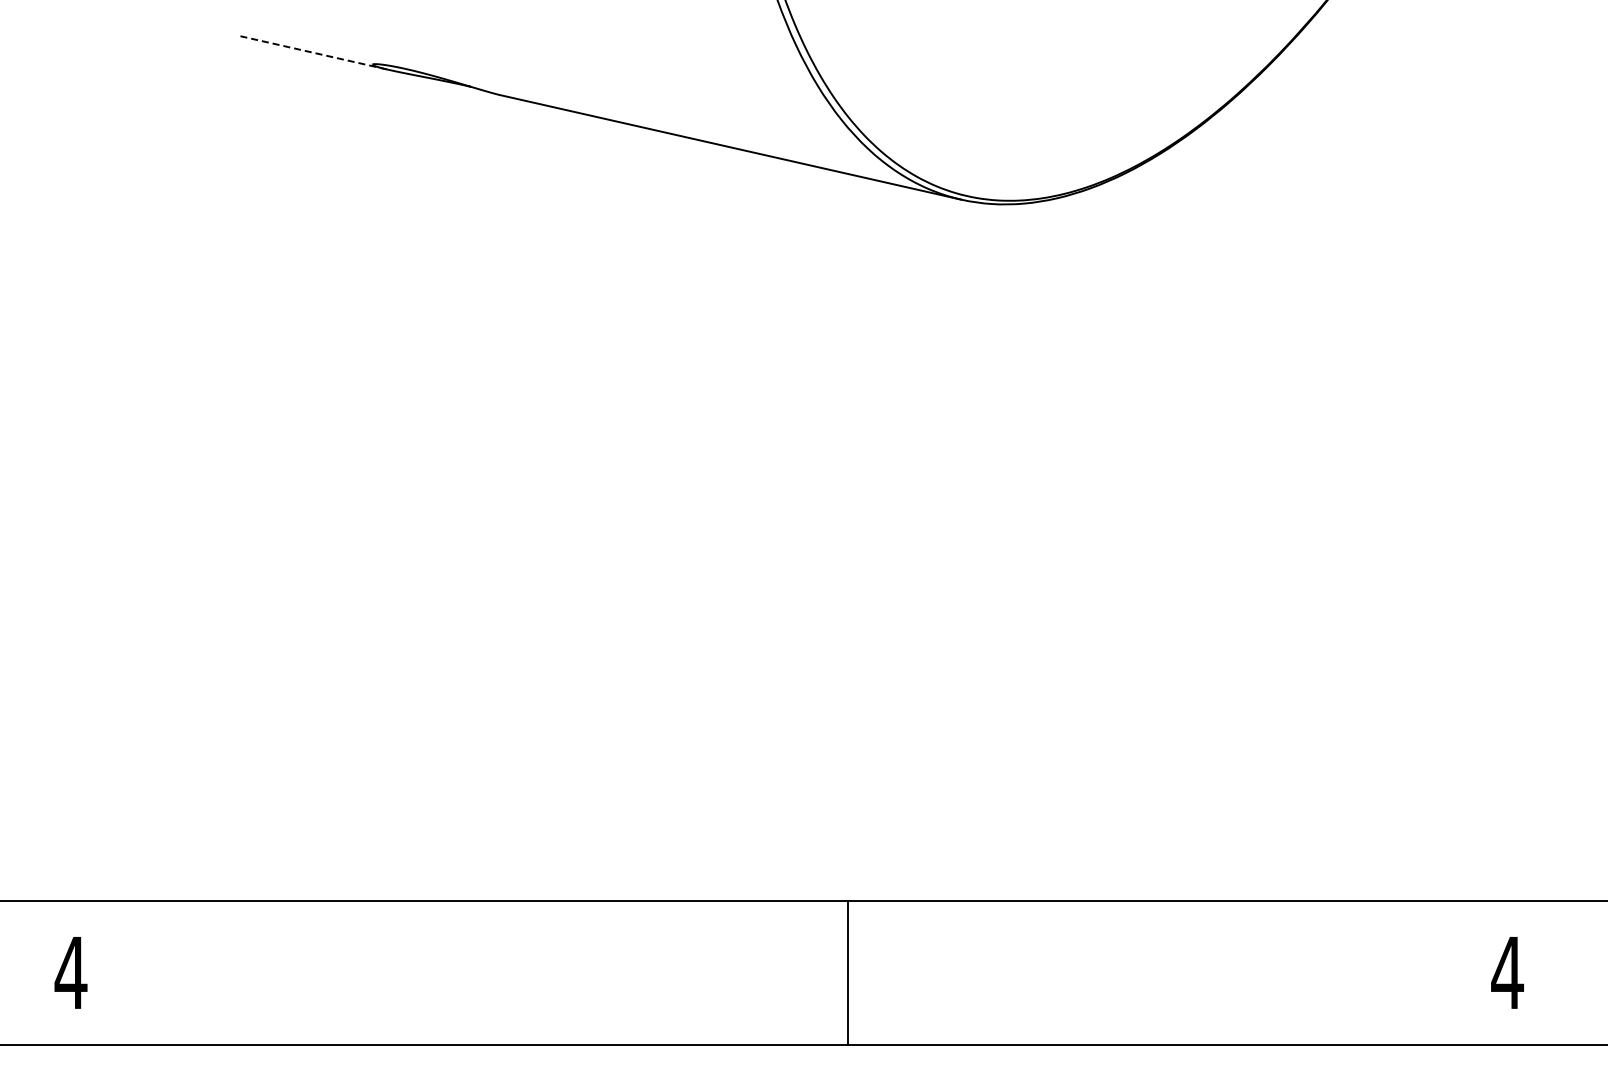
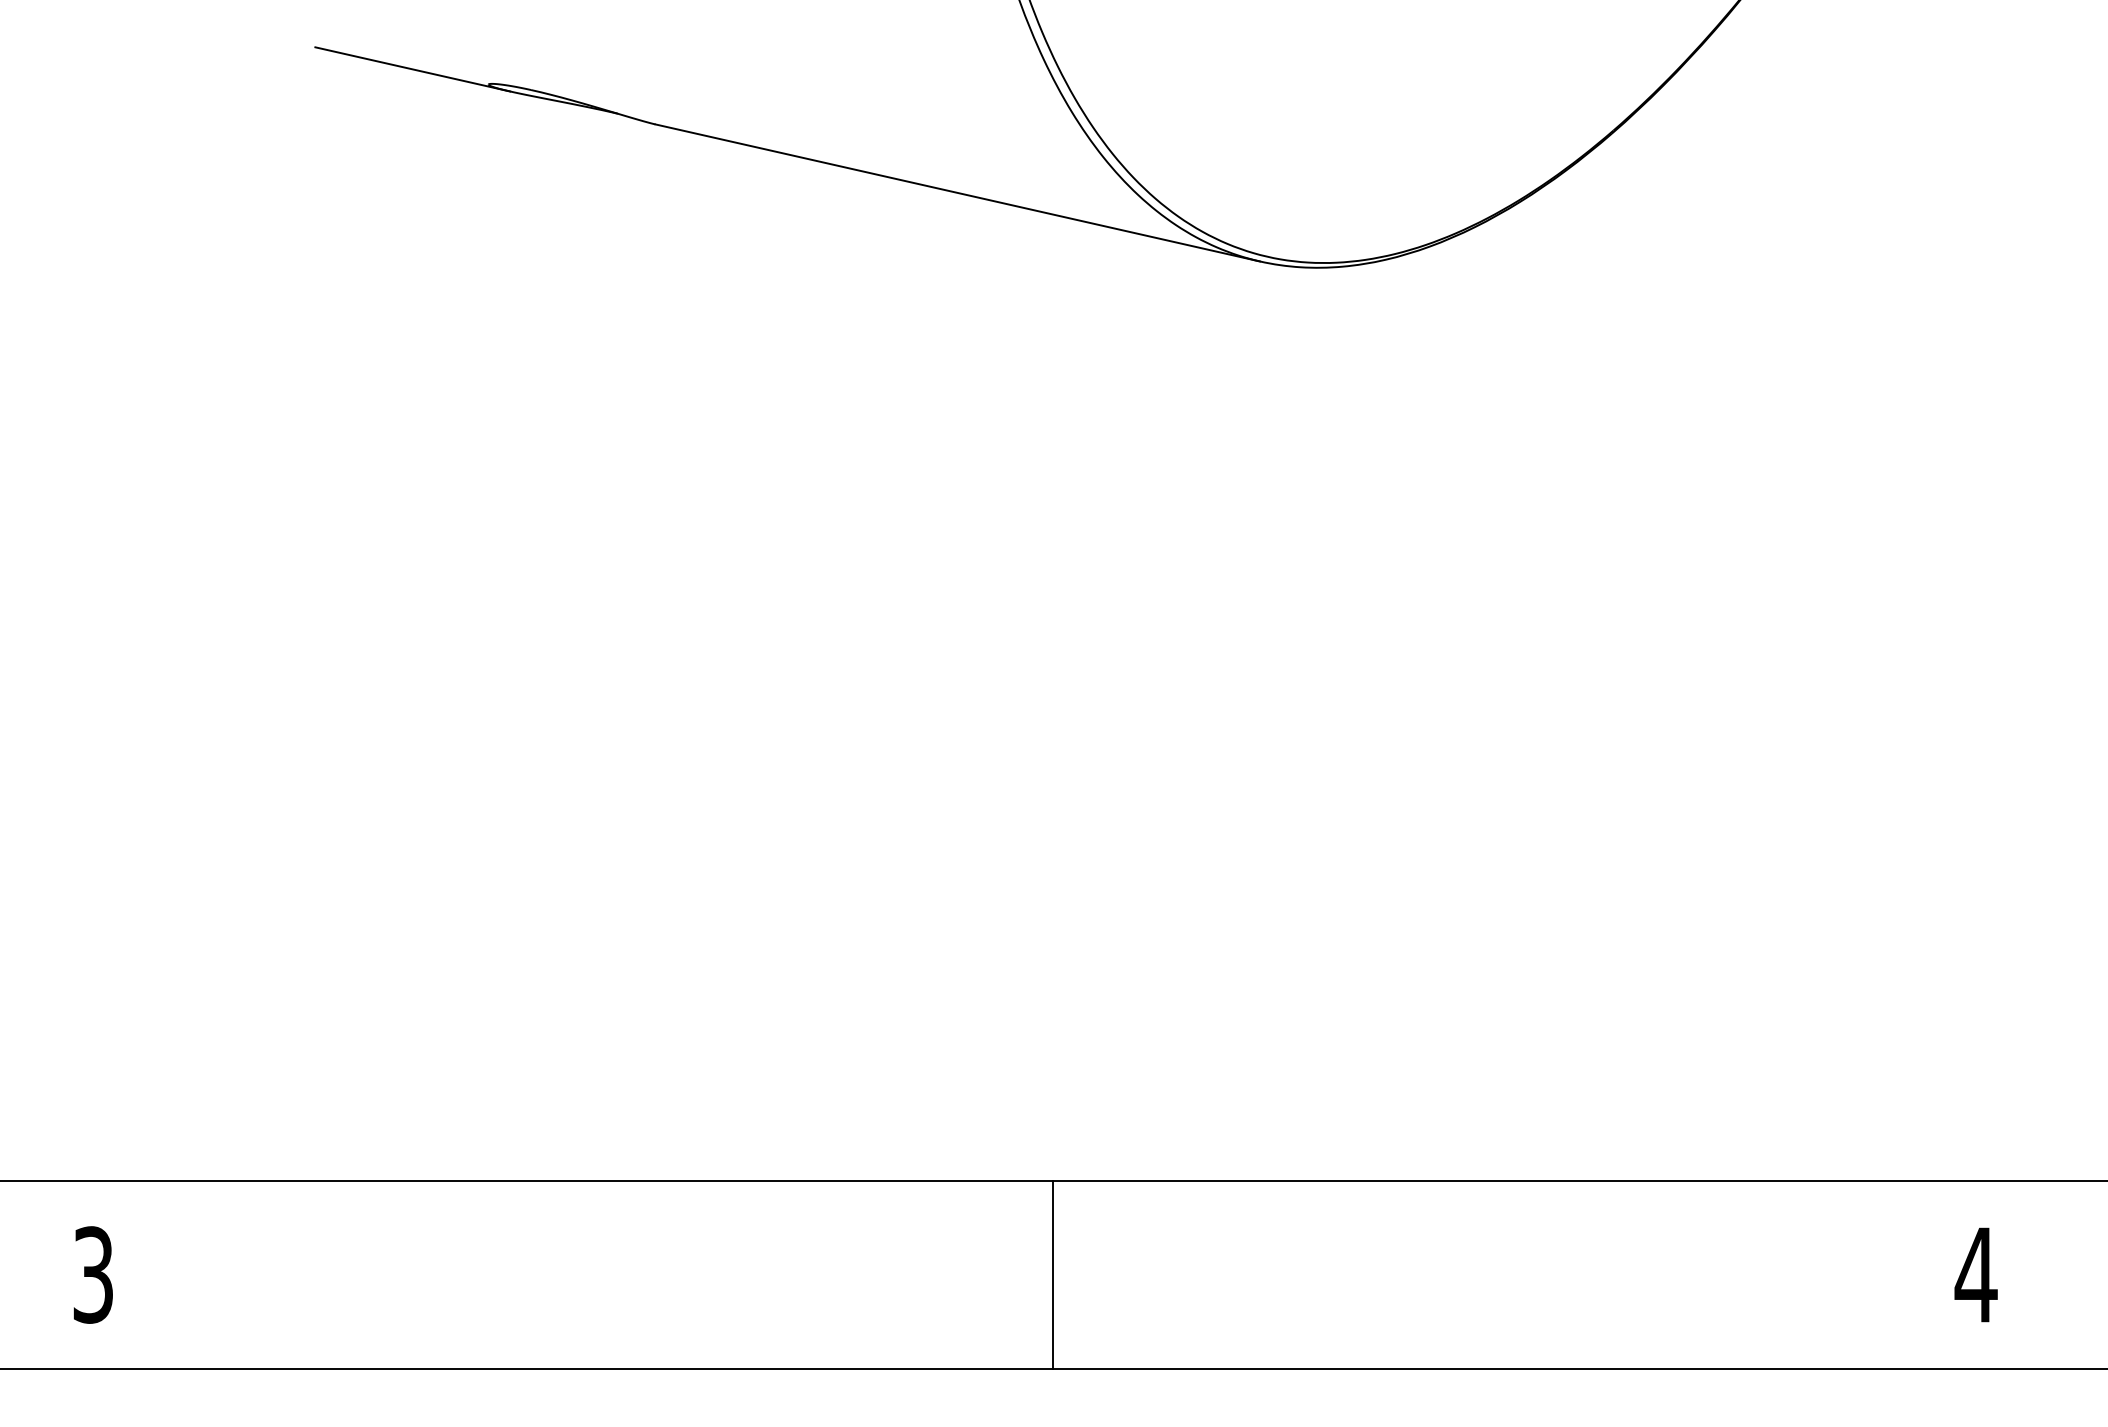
line: (315, 53) -> (413, 69), dashed -> solid
text: (70, 972) -> (92, 1274), 4 -> 3
line: (847, 972) -> (1053, 1274), moved

